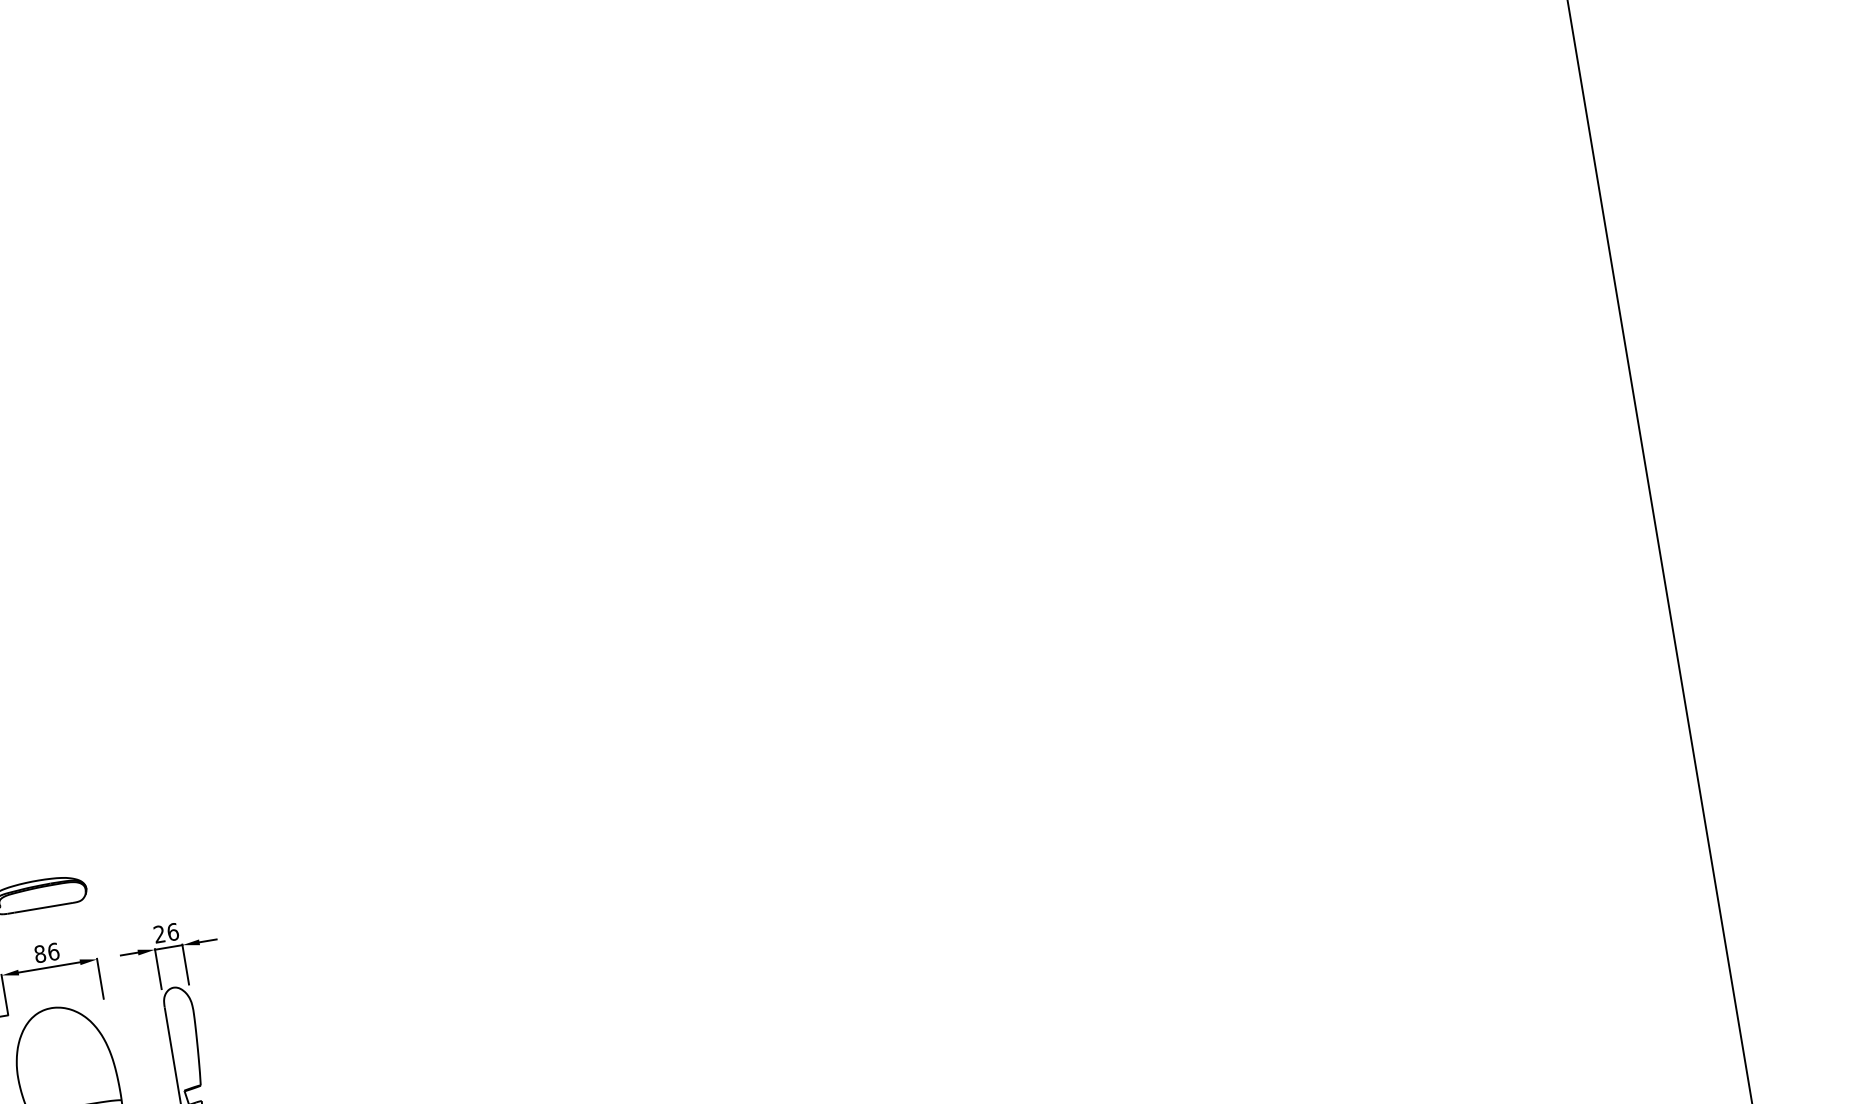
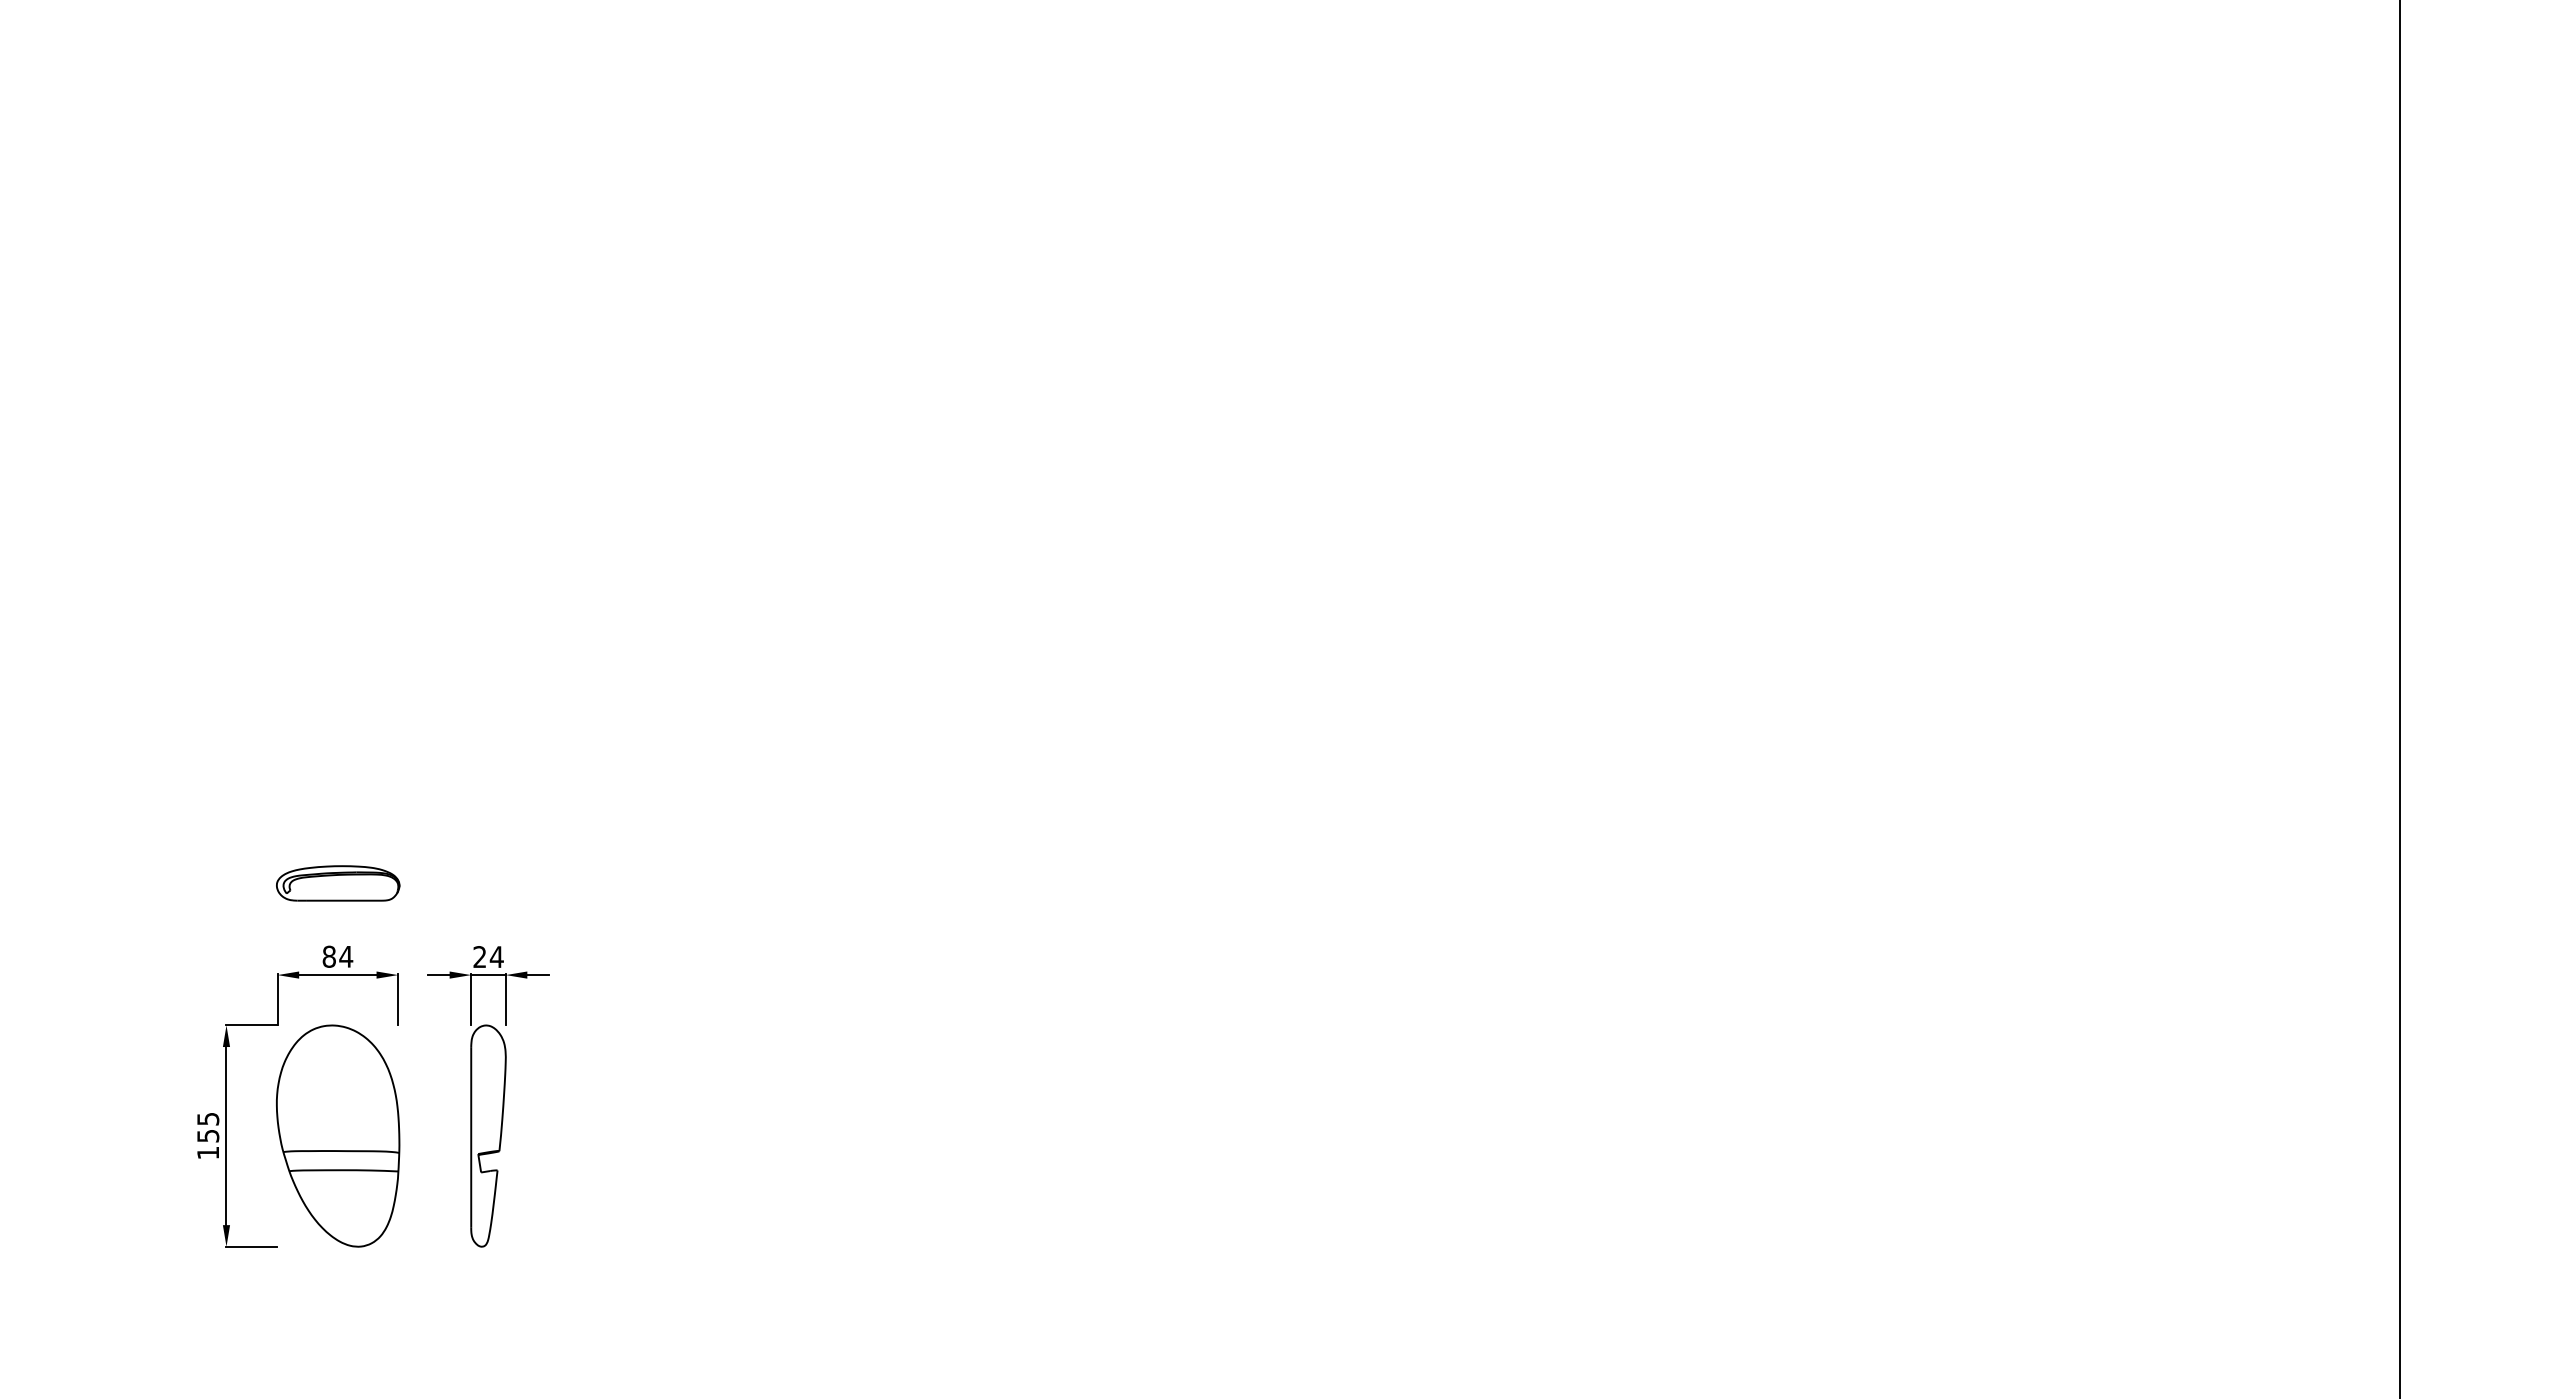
text: (172, 932) -> (496, 957), 26 -> 24
text: (53, 951) -> (346, 956), 86 -> 84

